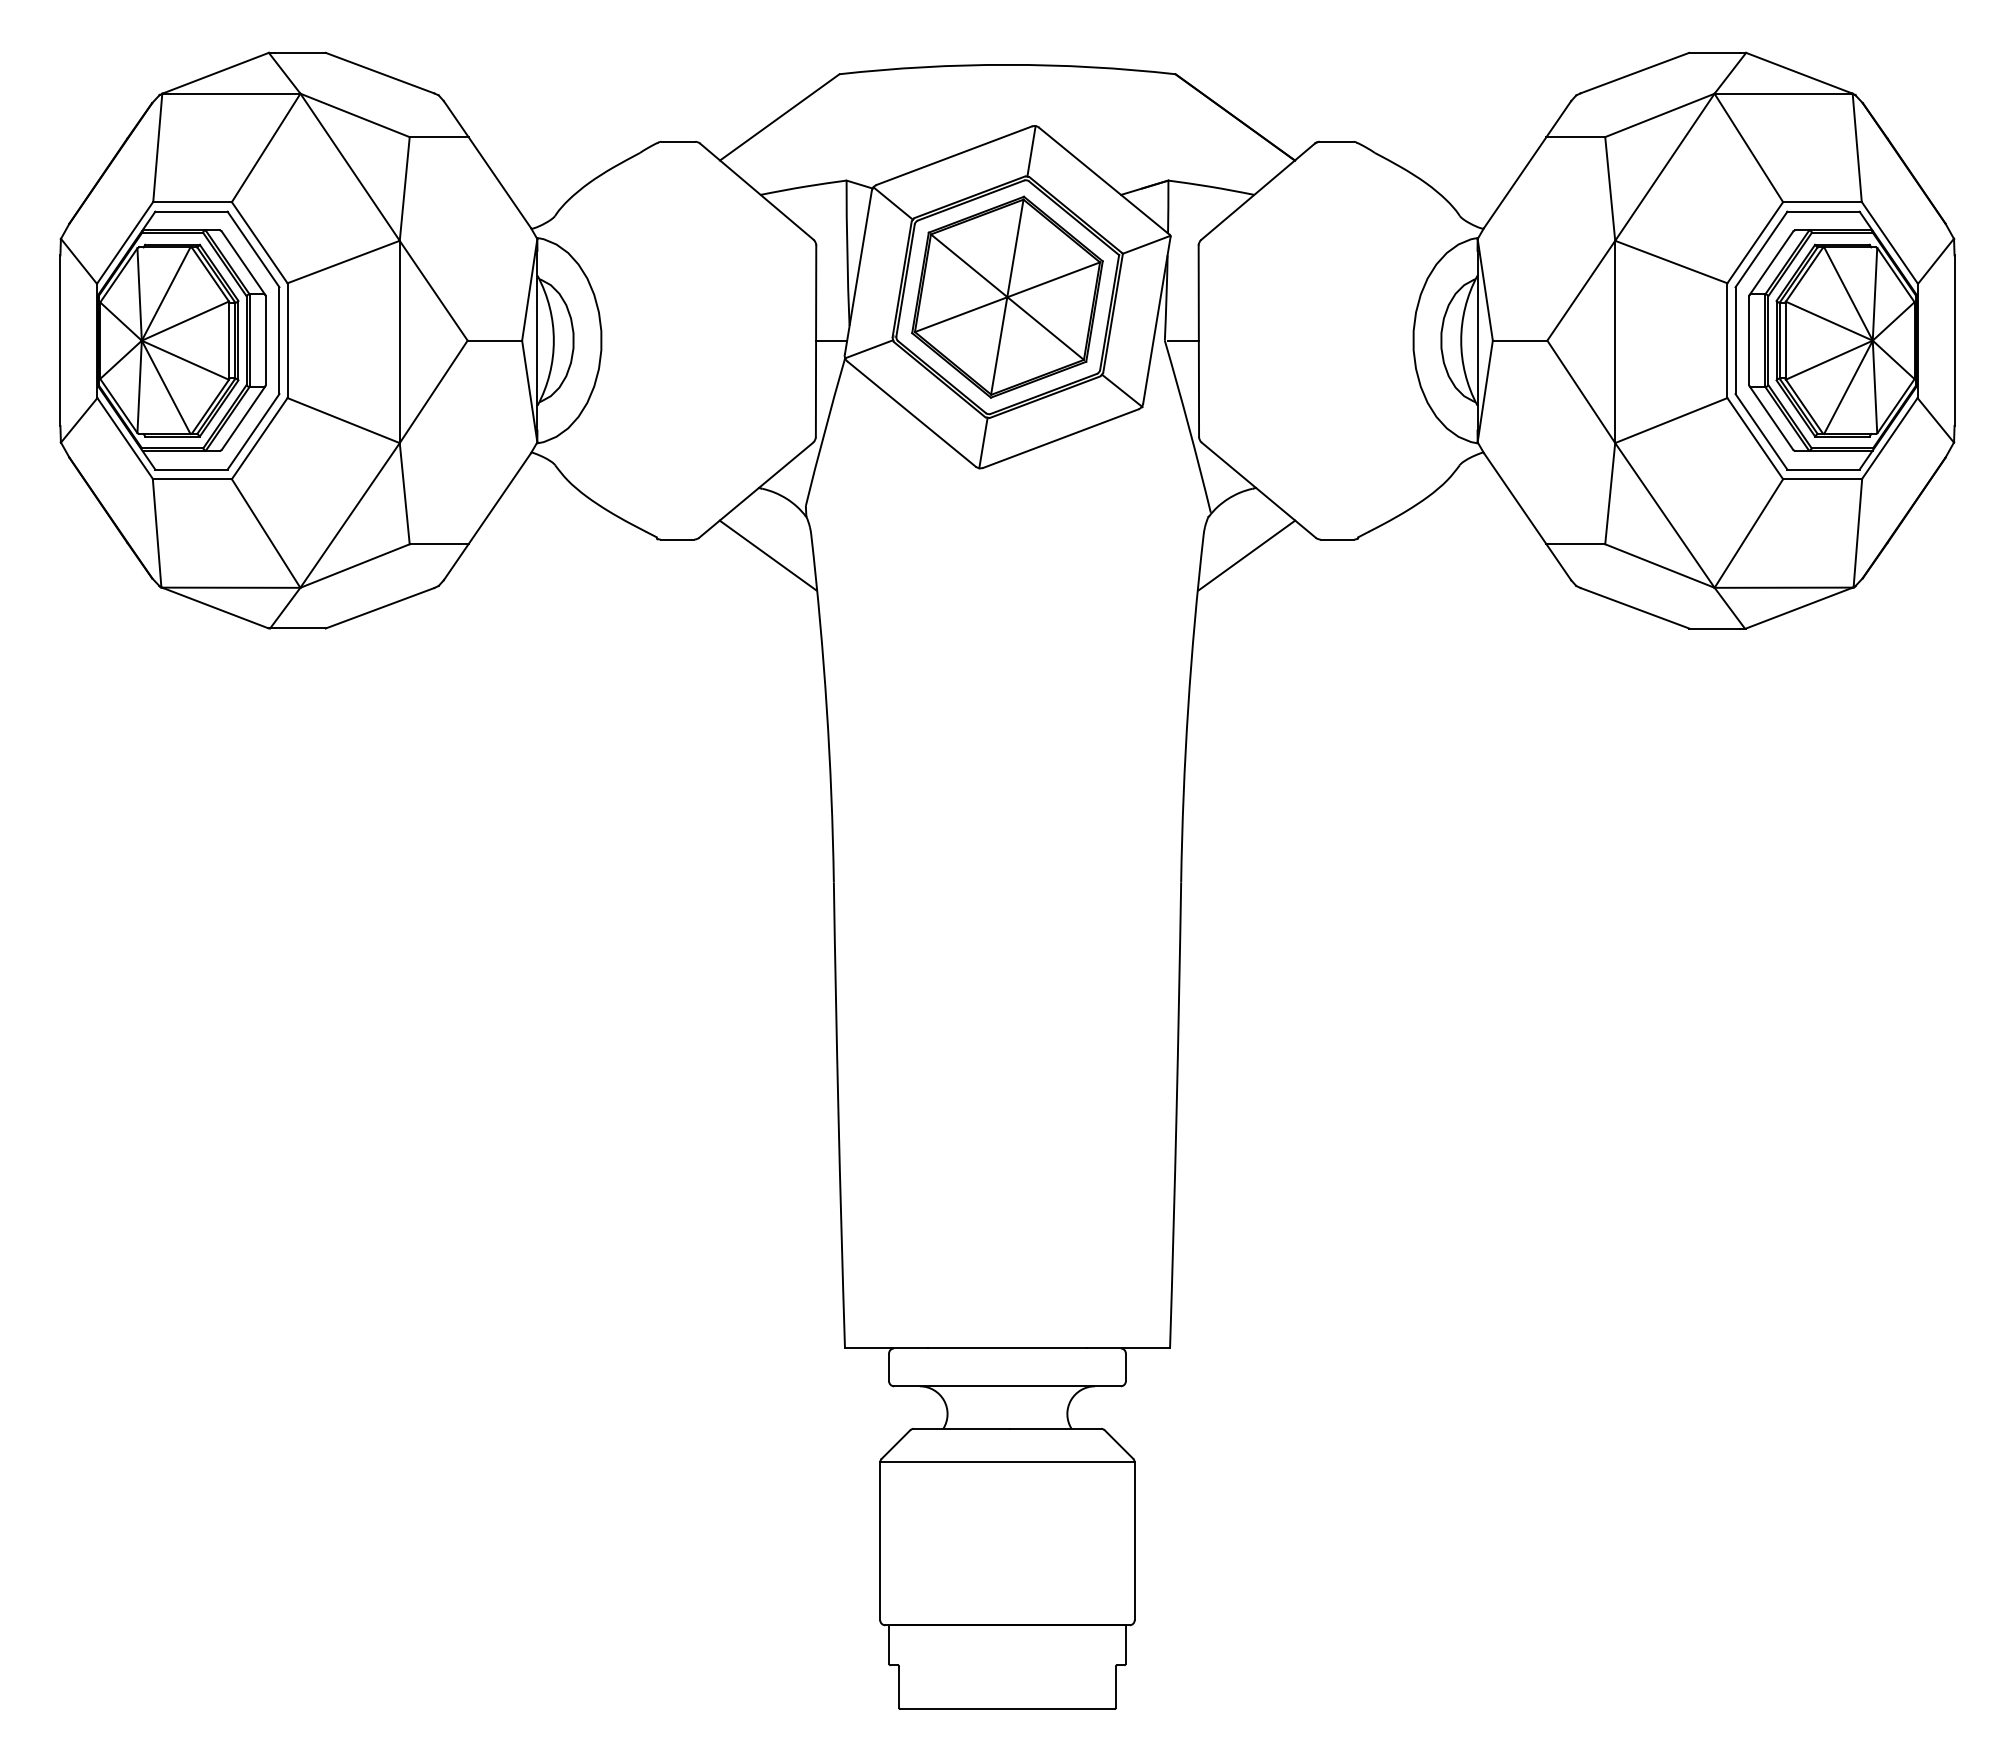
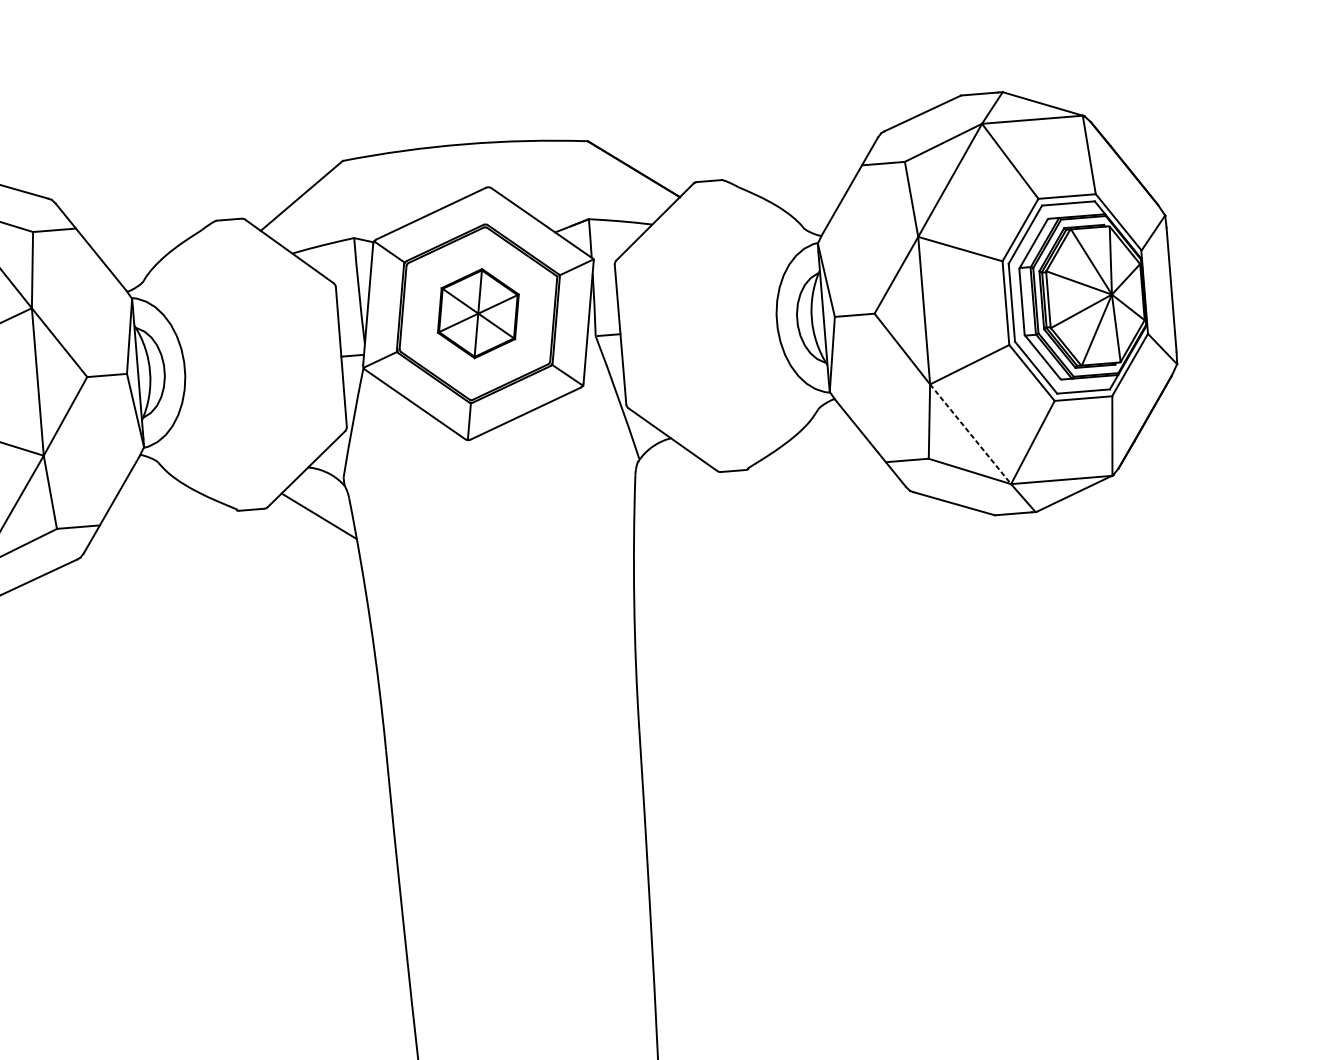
line: (1031, 151) -> (487, 206), removed
part: (1007, 296) -> (478, 313), size x0.6
line: (1664, 515) -> (970, 434), solid -> dashed
line: (1246, 555) -> (667, 488), removed

